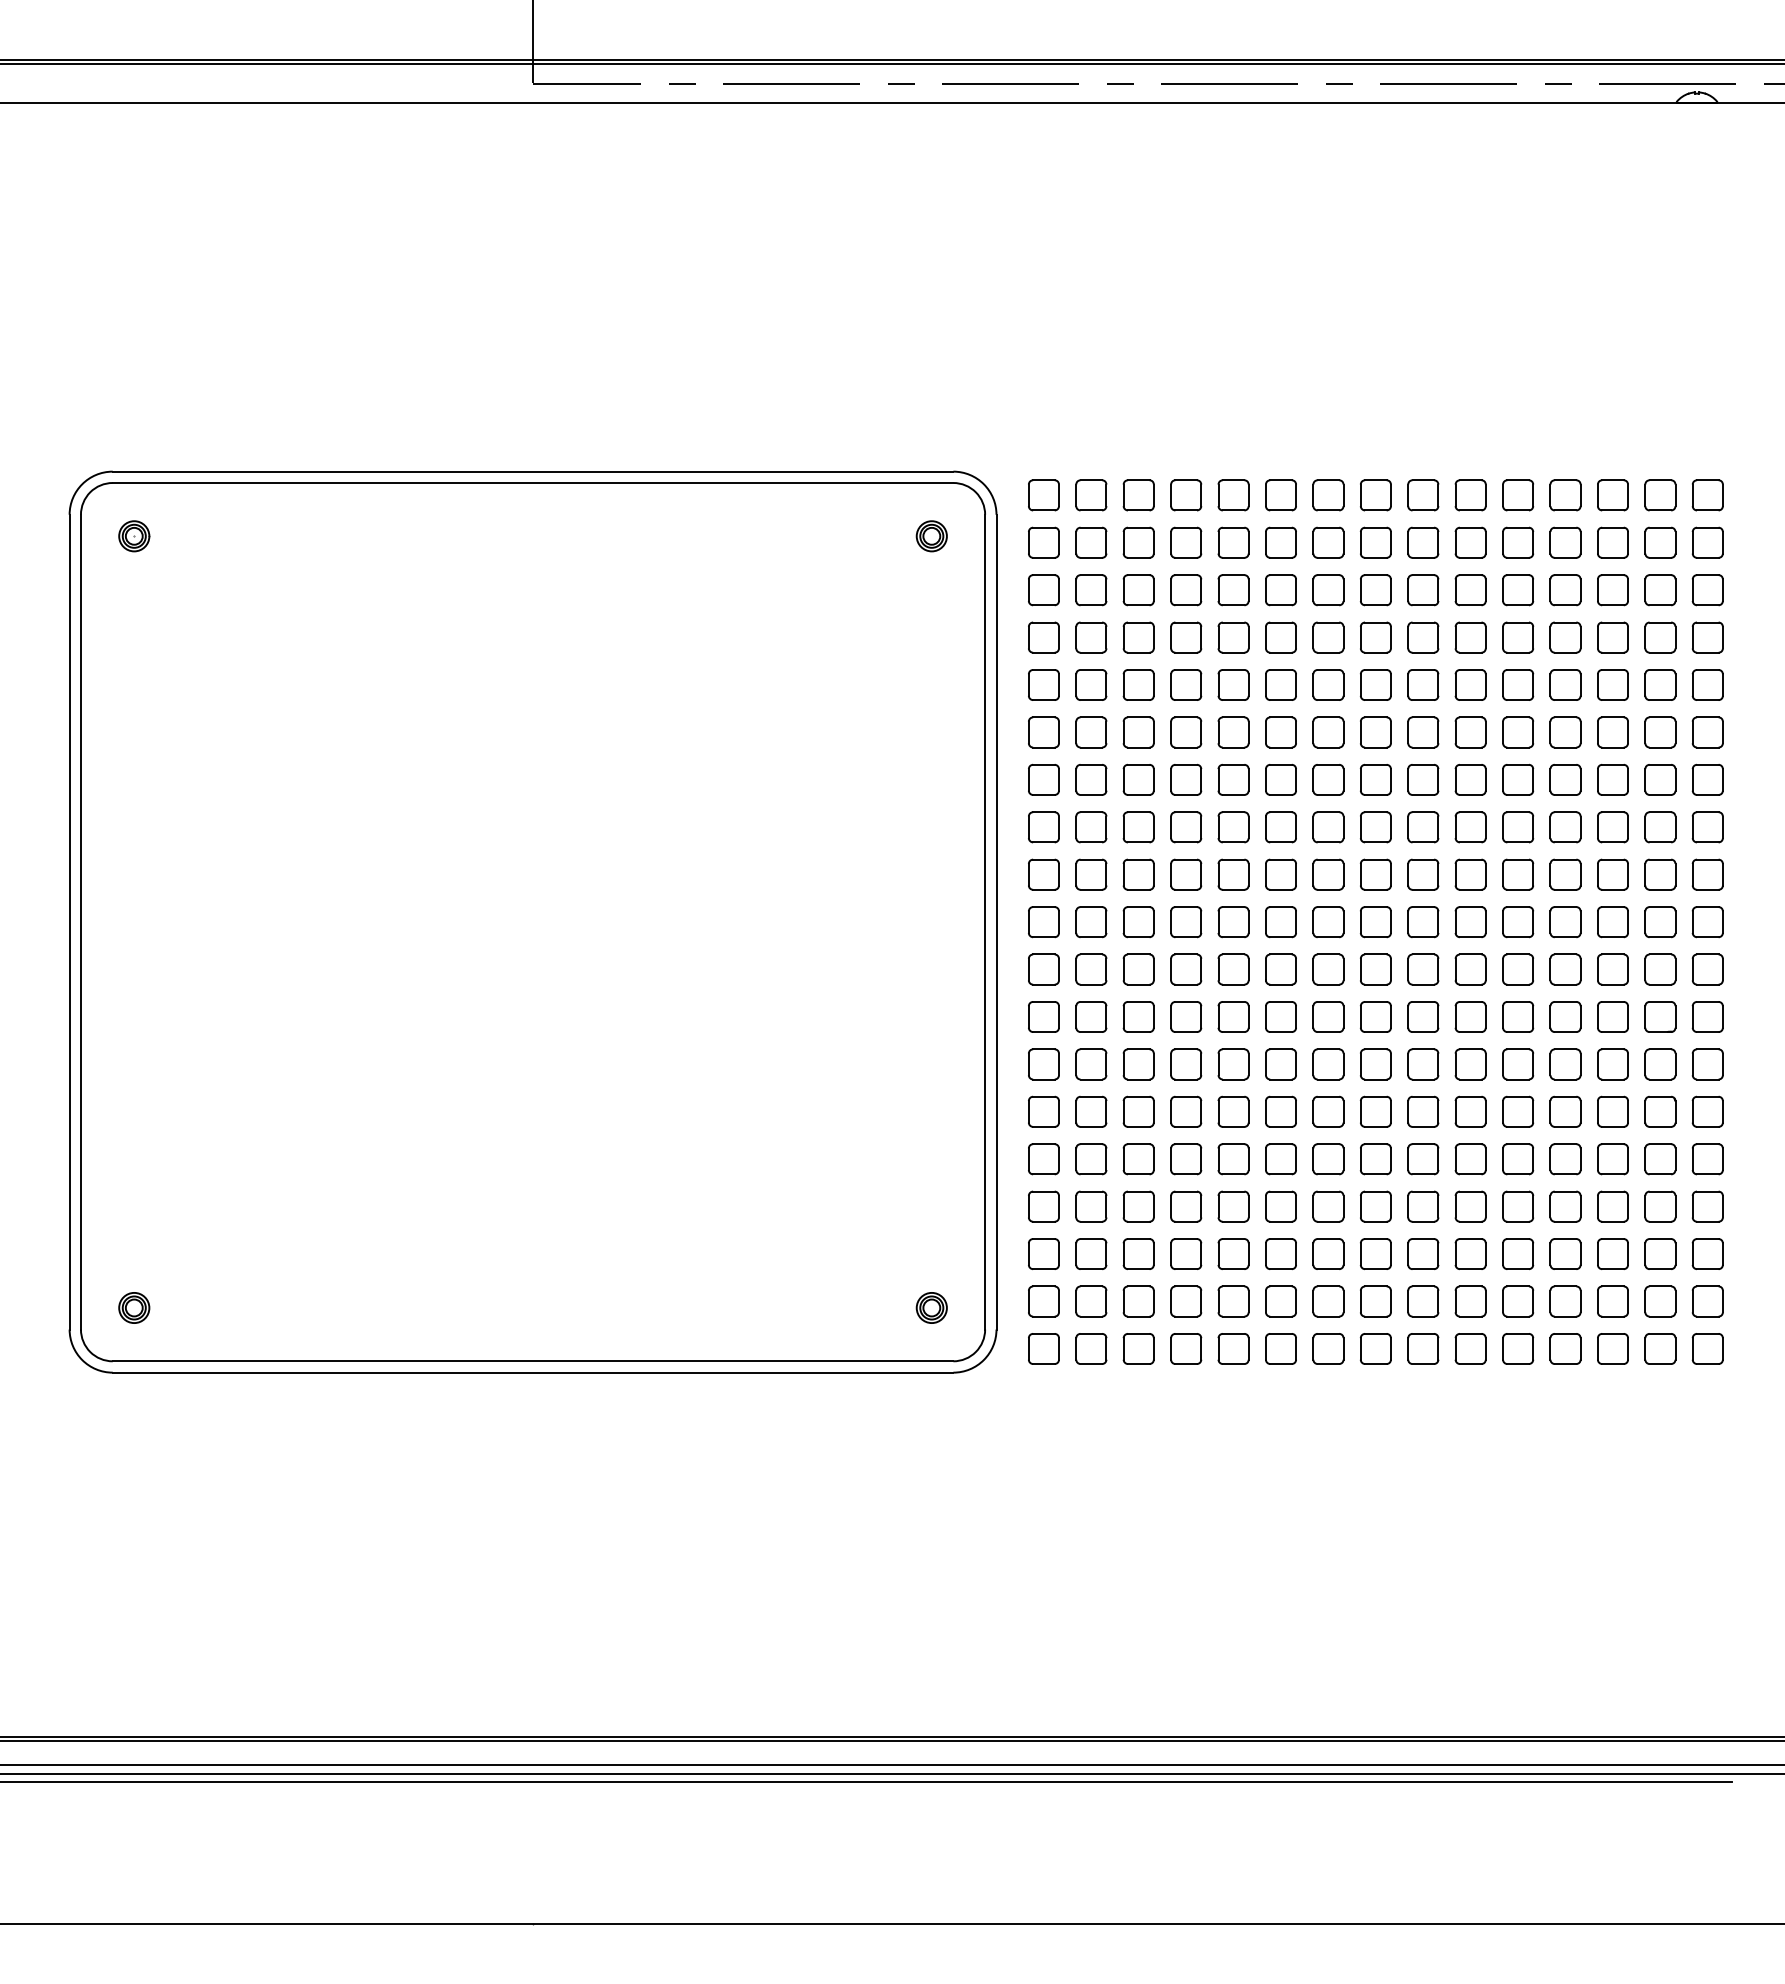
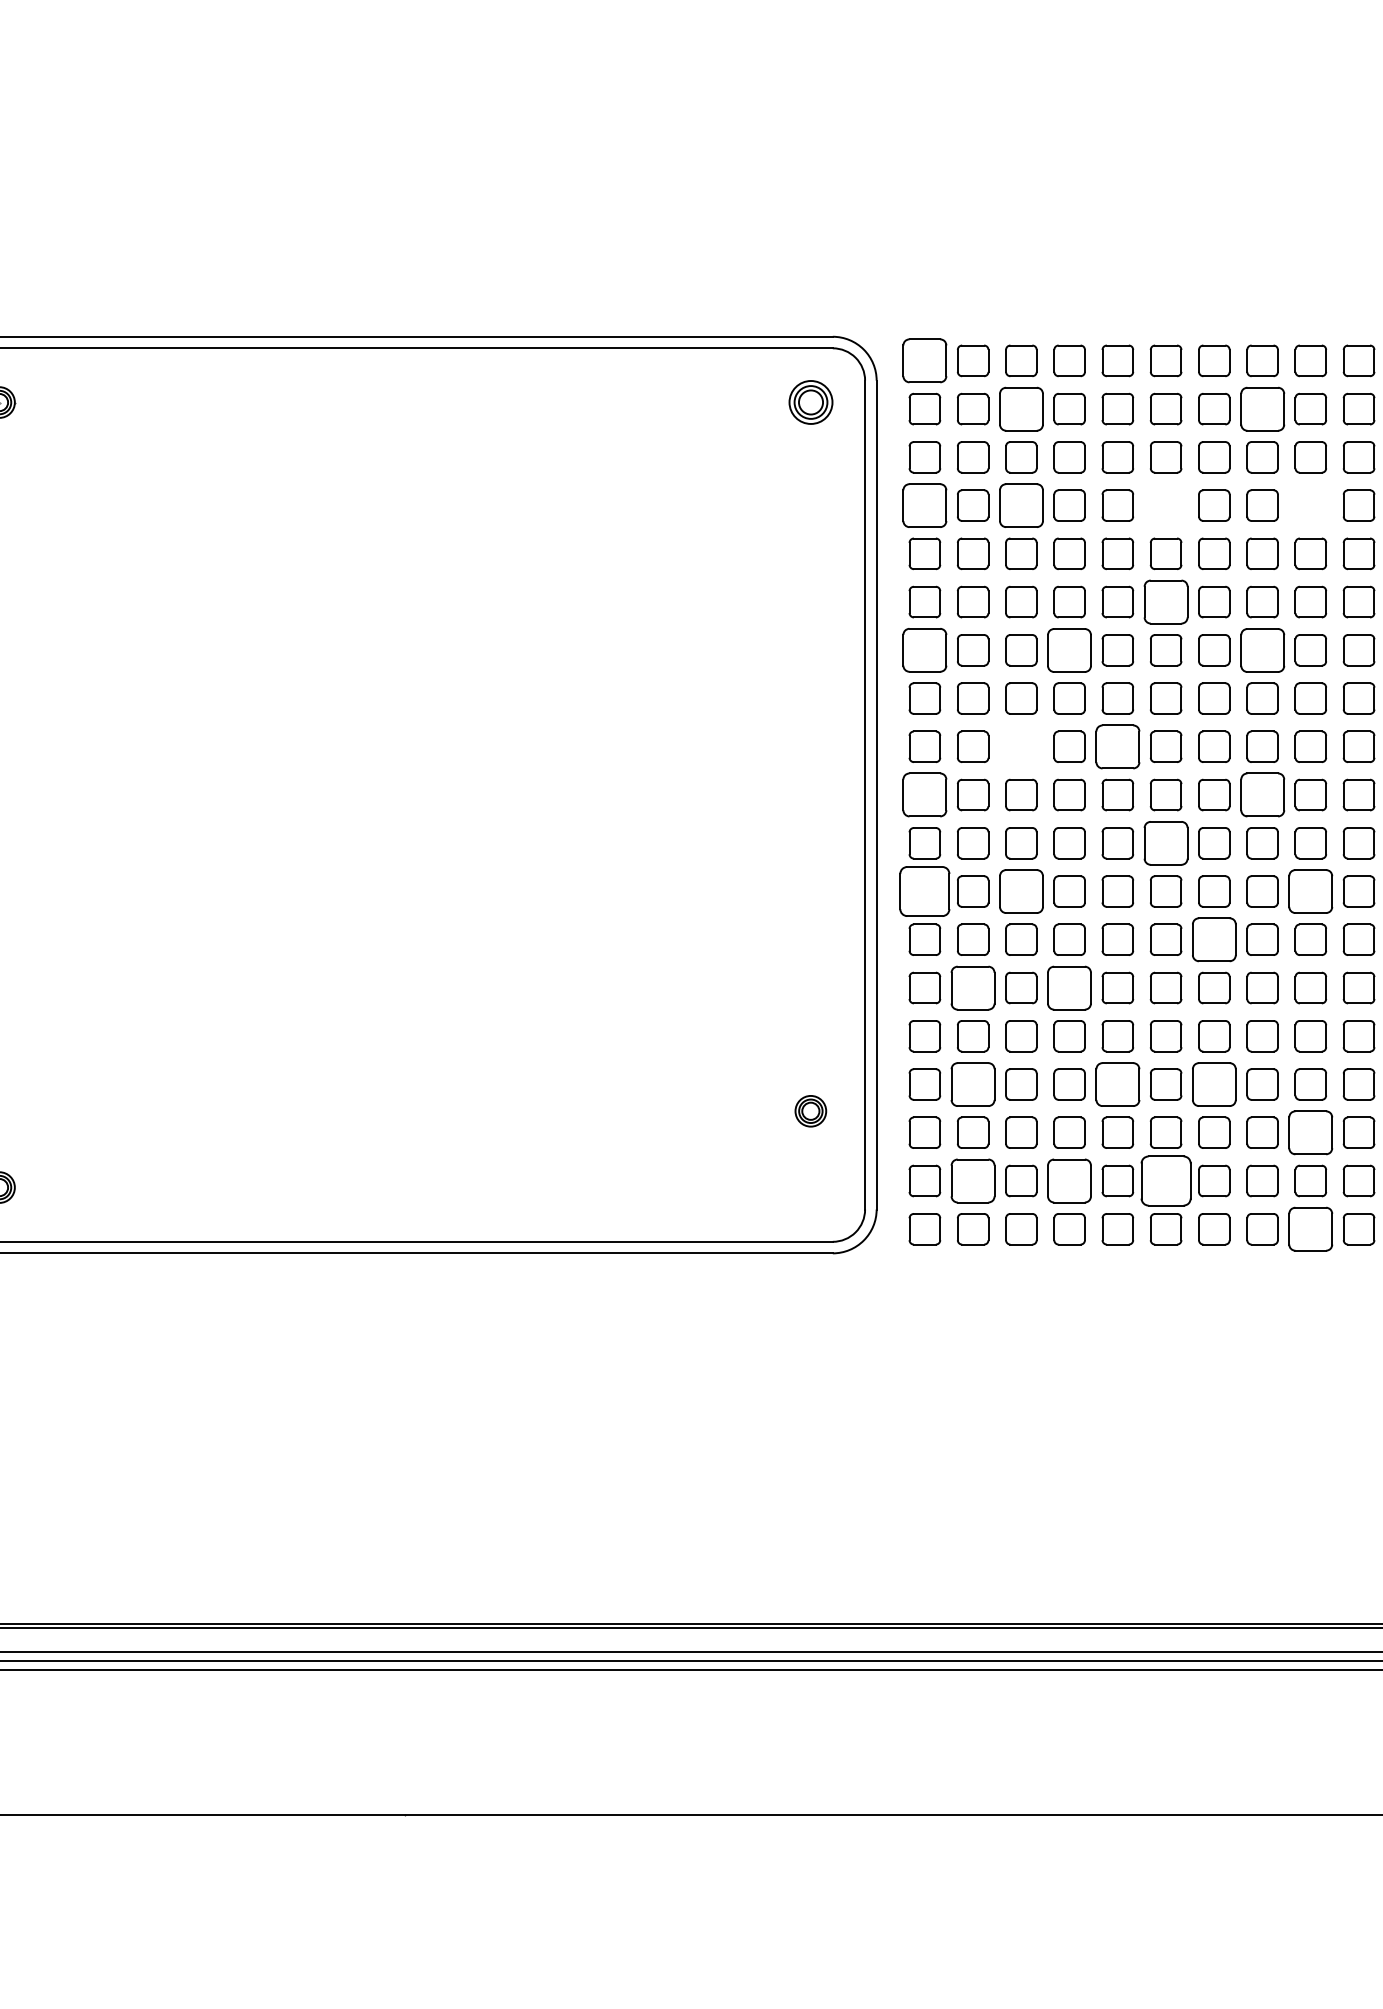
part: (1043, 495) -> (924, 361), size x1.4
part: (931, 536) -> (810, 402), size x1.4
part: (1138, 542) -> (1021, 408), size x1.4
part: (1375, 542) -> (1262, 408), size x1.4
part: (1043, 637) -> (924, 505), size x1.4
part: (1138, 637) -> (1021, 505), size x1.4
part: (1280, 637) -> (1165, 505), removed
part: (1423, 637) -> (1311, 505), removed
part: (1280, 732) -> (1165, 602), size x1.4
part: (1043, 779) -> (924, 649), size x1.4
part: (1186, 779) -> (1069, 649), size x1.4
part: (1375, 779) -> (1262, 649), size x1.4
part: (1138, 874) -> (1021, 746), removed
part: (1233, 874) -> (1117, 746), size x1.4
part: (1043, 922) -> (924, 795), size x1.4
part: (1375, 922) -> (1262, 795), size x1.4
part: (1280, 969) -> (1165, 843), size x1.4
part: (1043, 1016) -> (924, 891), size x1.6
part: (1138, 1016) -> (1021, 891), size x1.4
part: (1423, 1016) -> (1311, 891), size x1.4
part: (1328, 1064) -> (1214, 939), size x1.4
part: (1091, 1111) -> (973, 987), size x1.4
part: (1186, 1111) -> (1069, 987), size x1.4
part: (1091, 1206) -> (973, 1084), size x1.4
part: (1233, 1206) -> (1117, 1084), size x1.4
part: (1328, 1206) -> (1214, 1084), size x1.4
part: (1423, 1253) -> (1311, 1132), size x1.4
part: (1091, 1301) -> (973, 1180), size x1.4
part: (1186, 1301) -> (1069, 1180), size x1.4
part: (1280, 1301) -> (1165, 1180), size x1.6
part: (931, 1307) -> (810, 1110), moved
part: (1423, 1348) -> (1311, 1228), size x1.4

